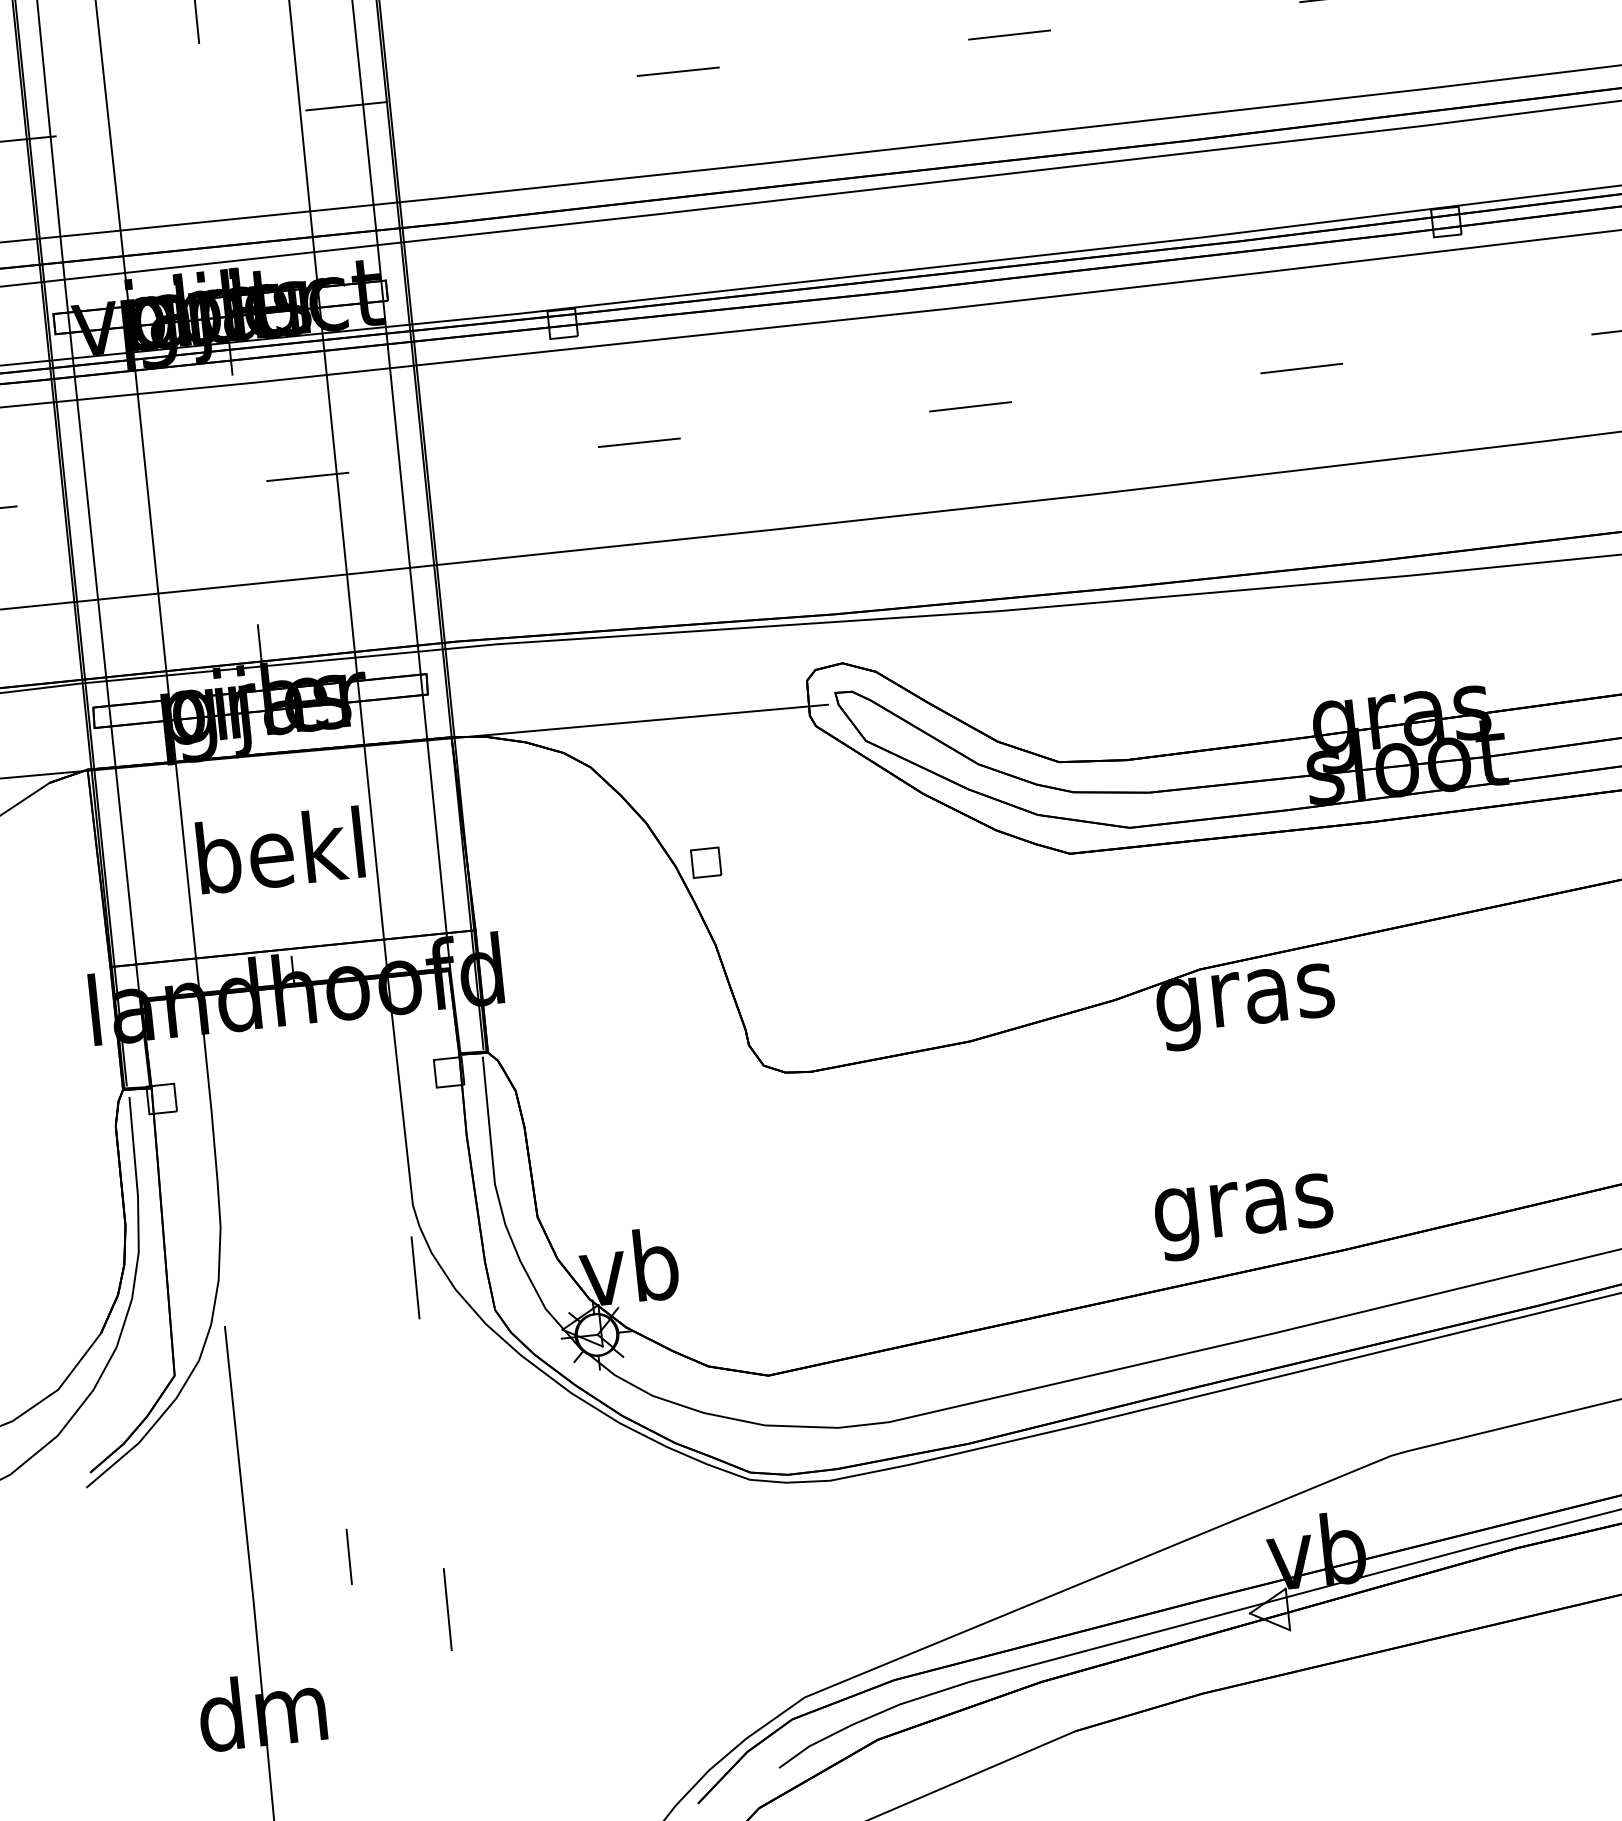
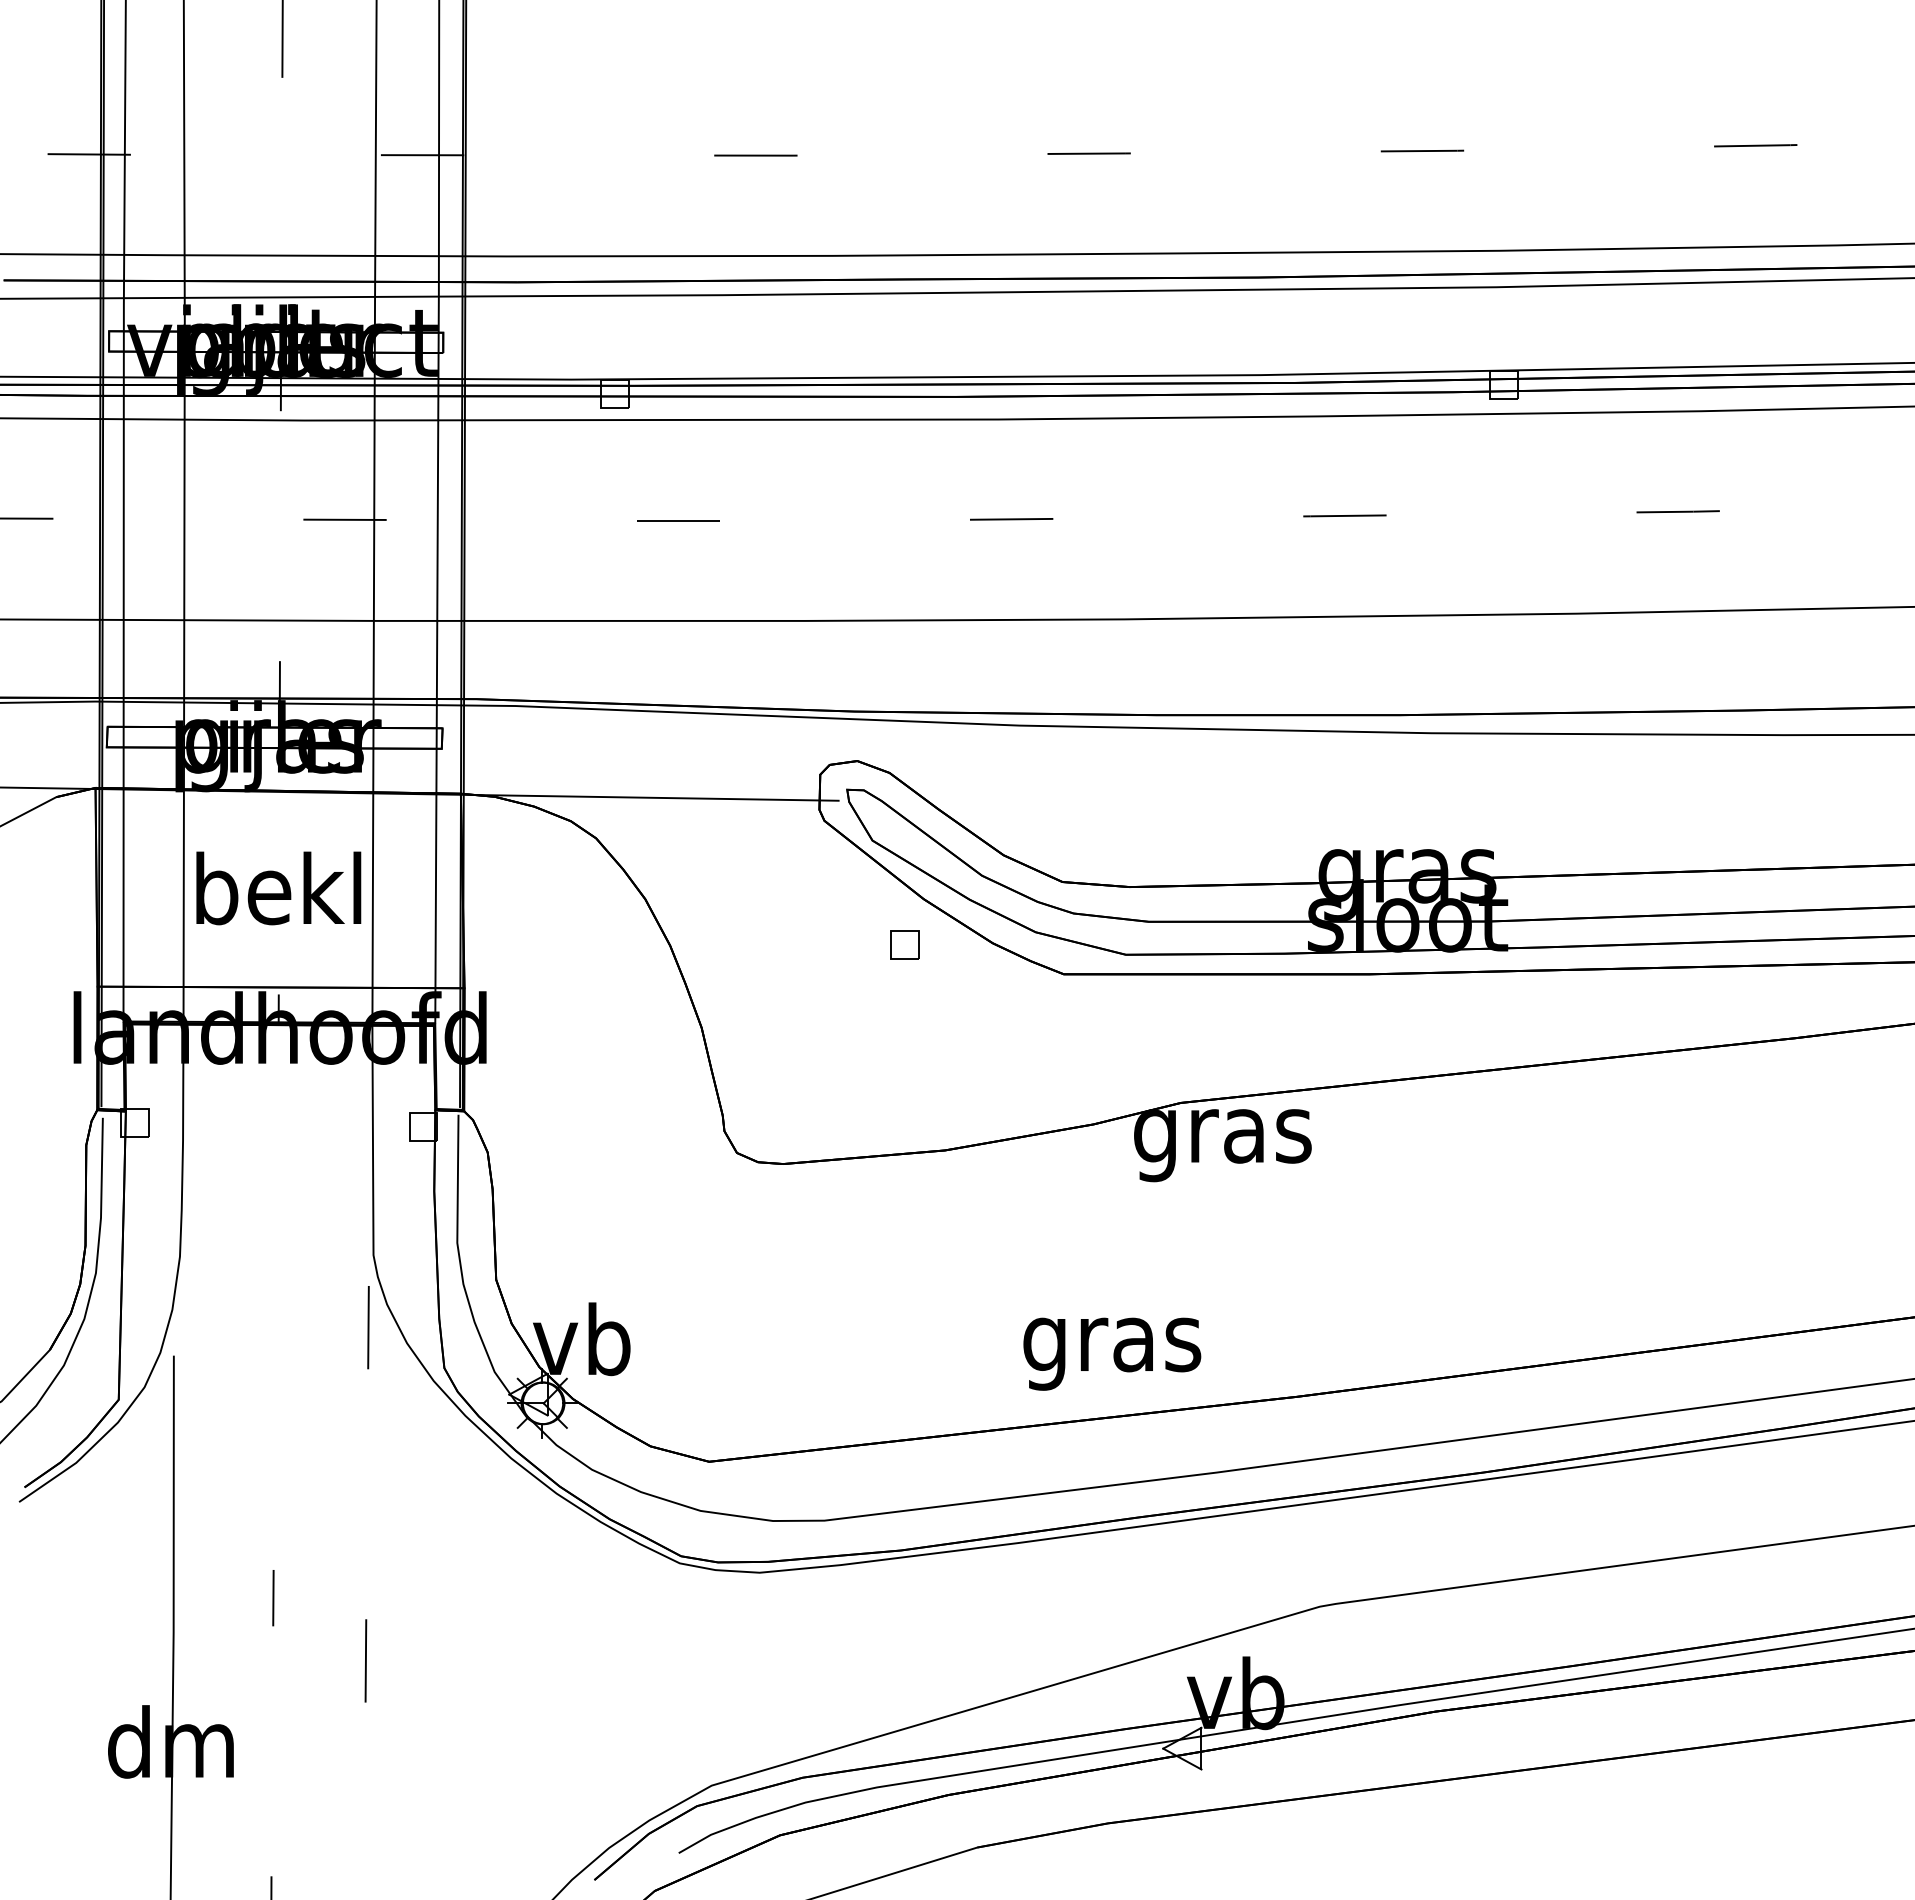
part: (705, 862) -> (904, 944), moved
text: (1244, 1216) -> (1112, 1353), moved

